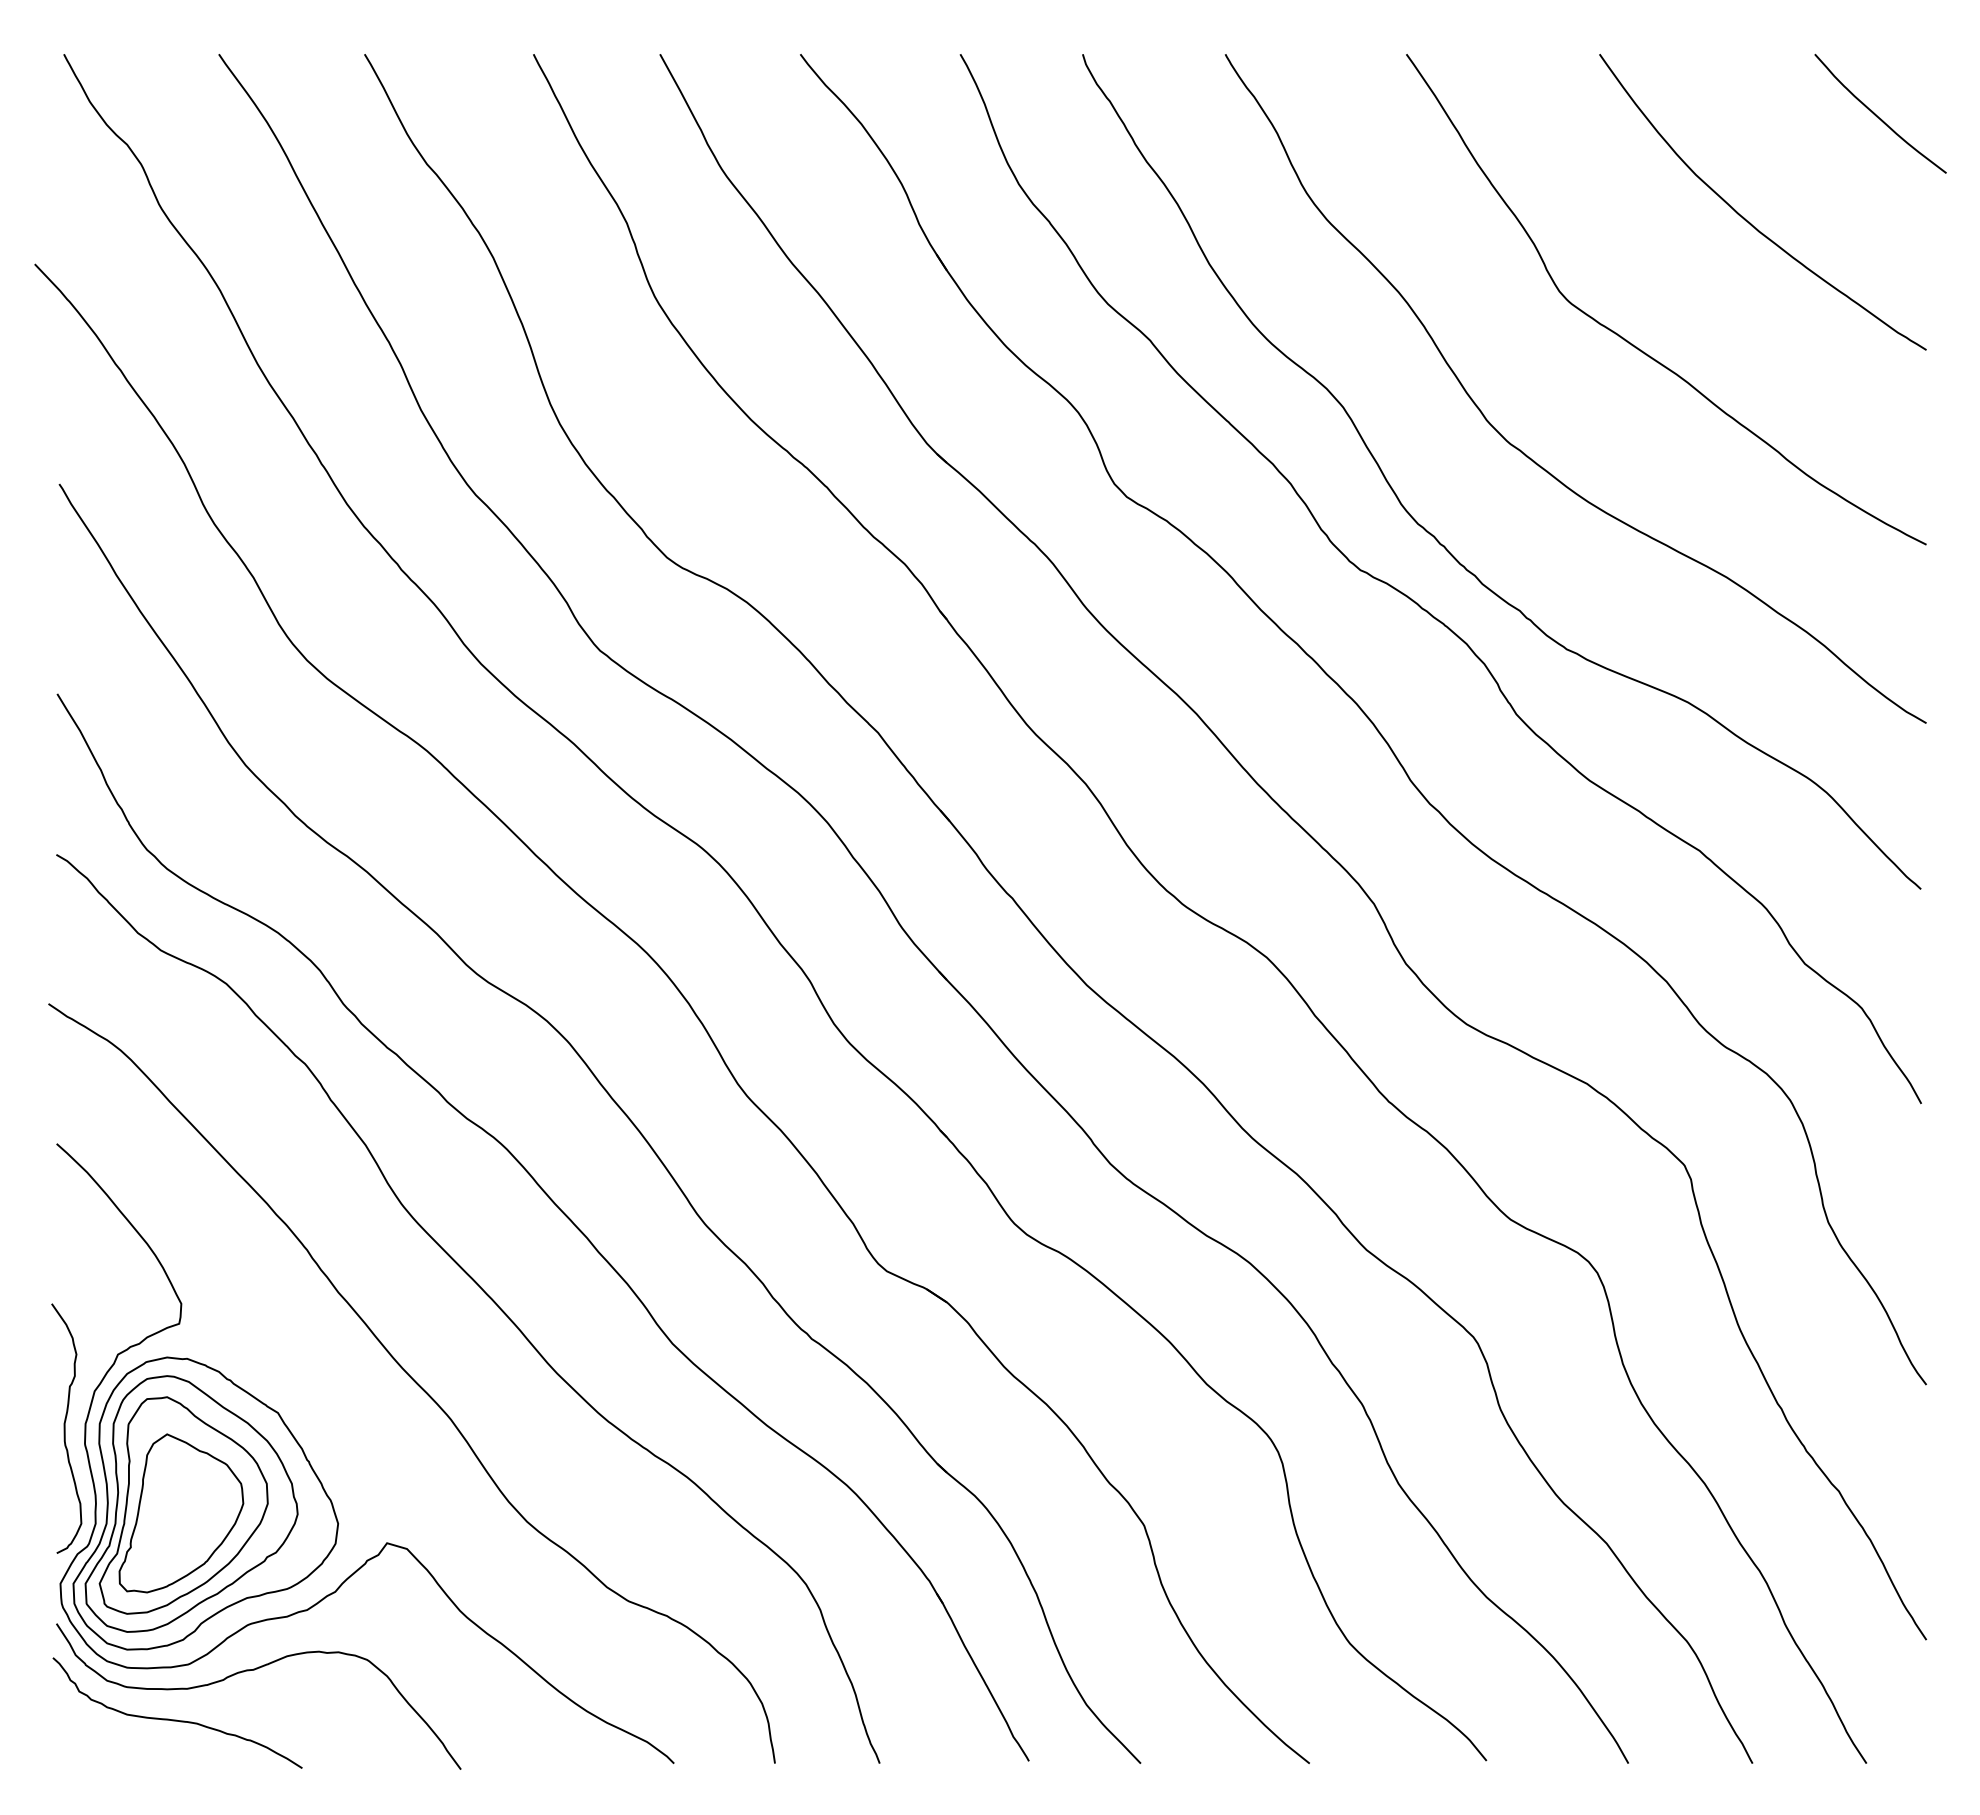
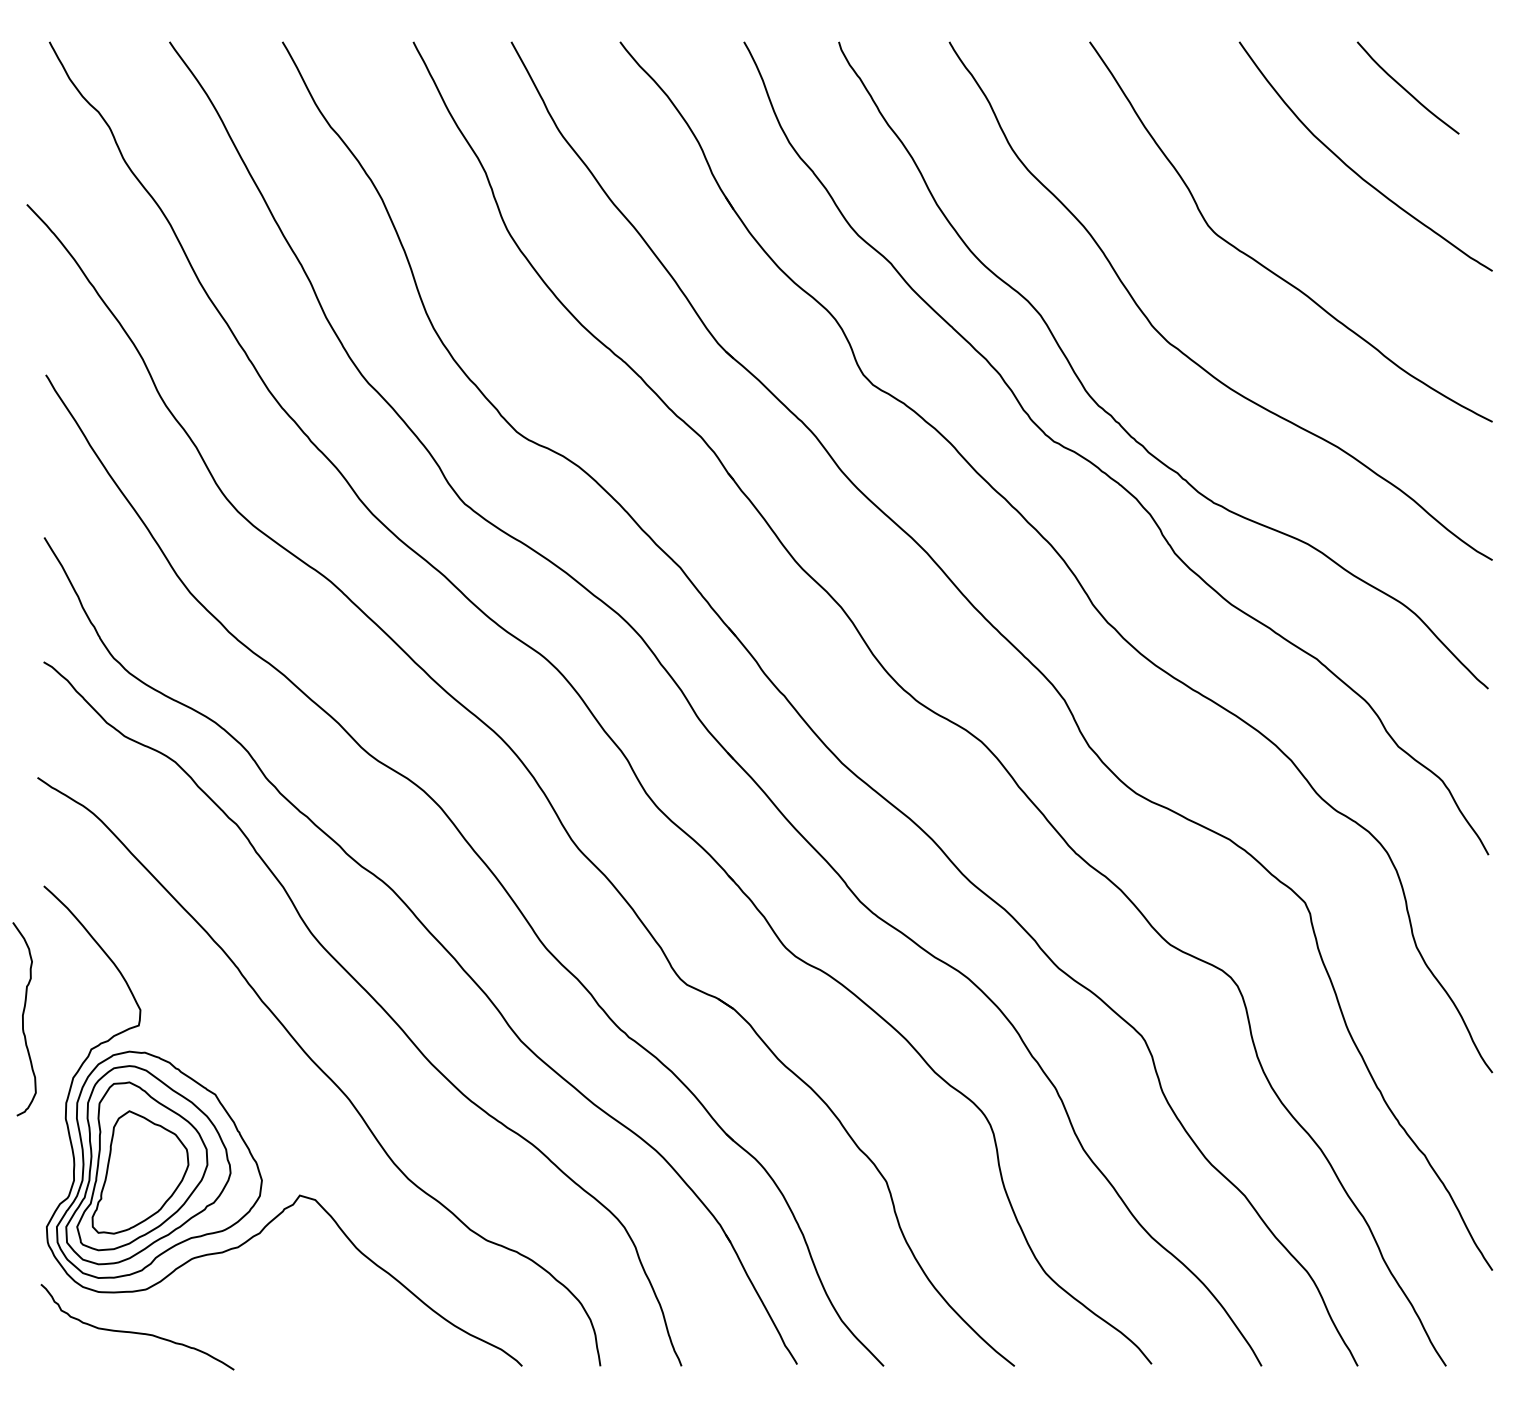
curve: (1877, 115) -> (1405, 89), moved
curve: (65, 1428) -> (23, 1019), moved
curve: (254, 1670) -> (197, 1294), removed

